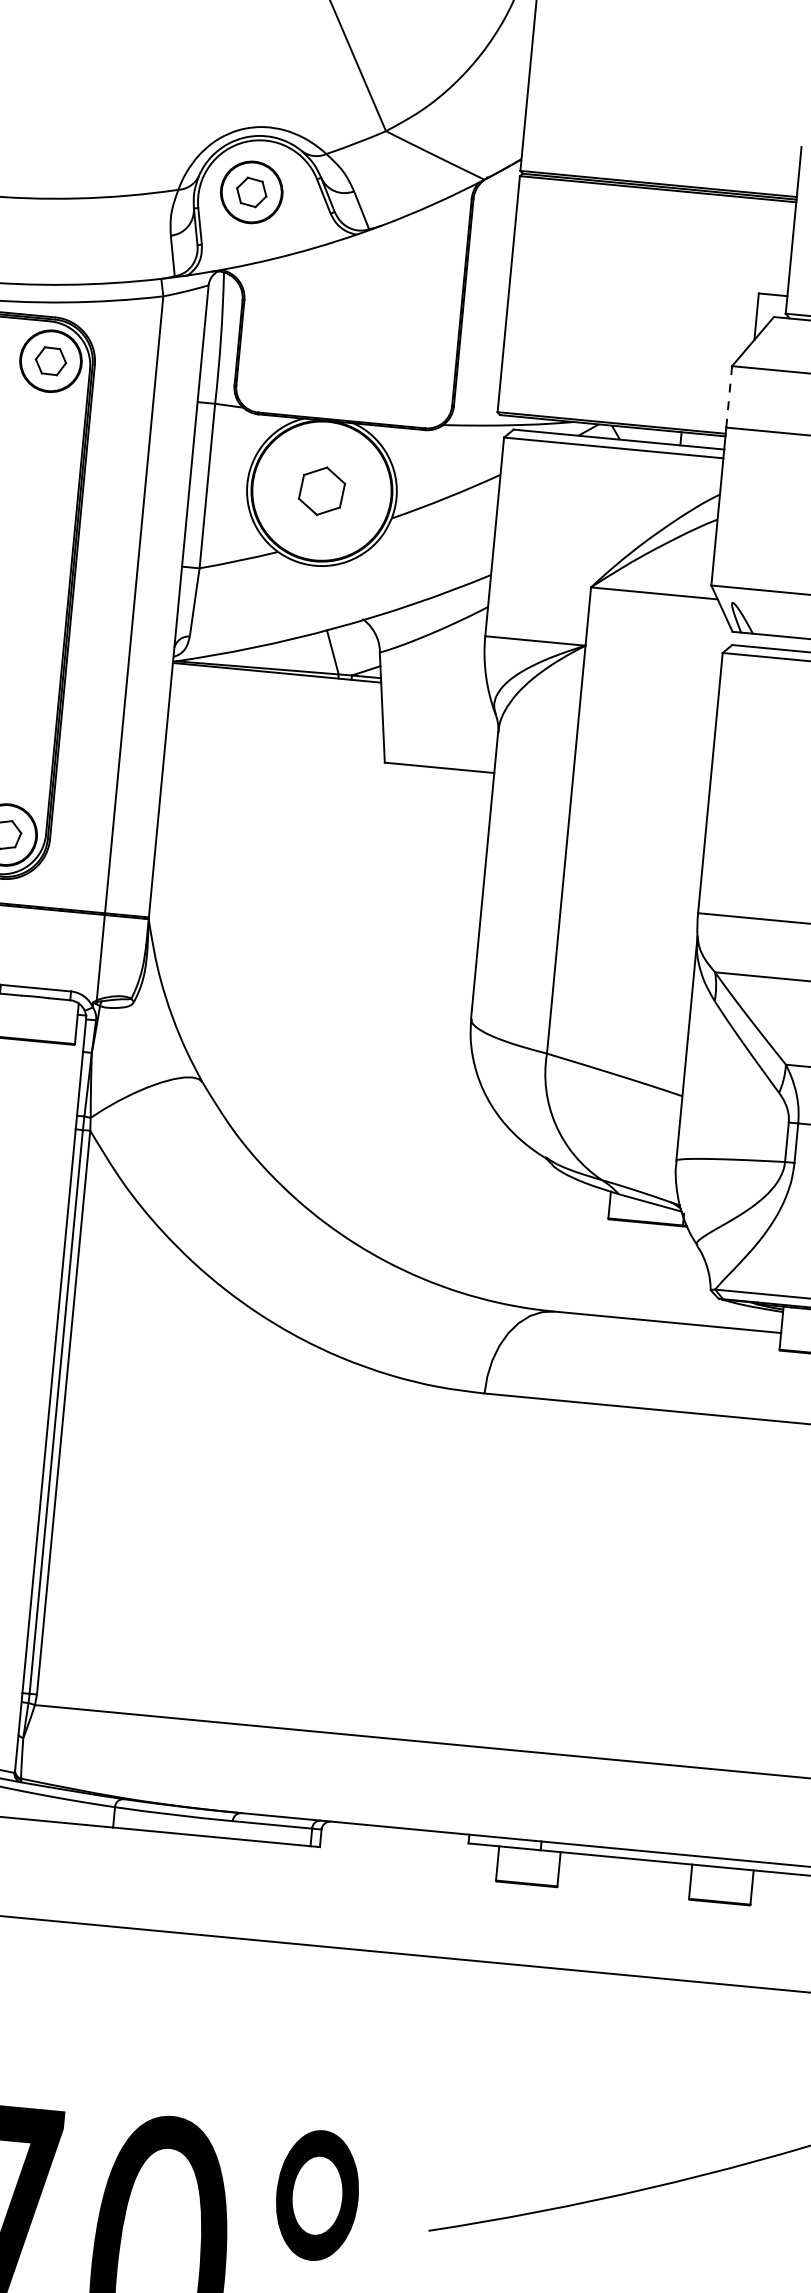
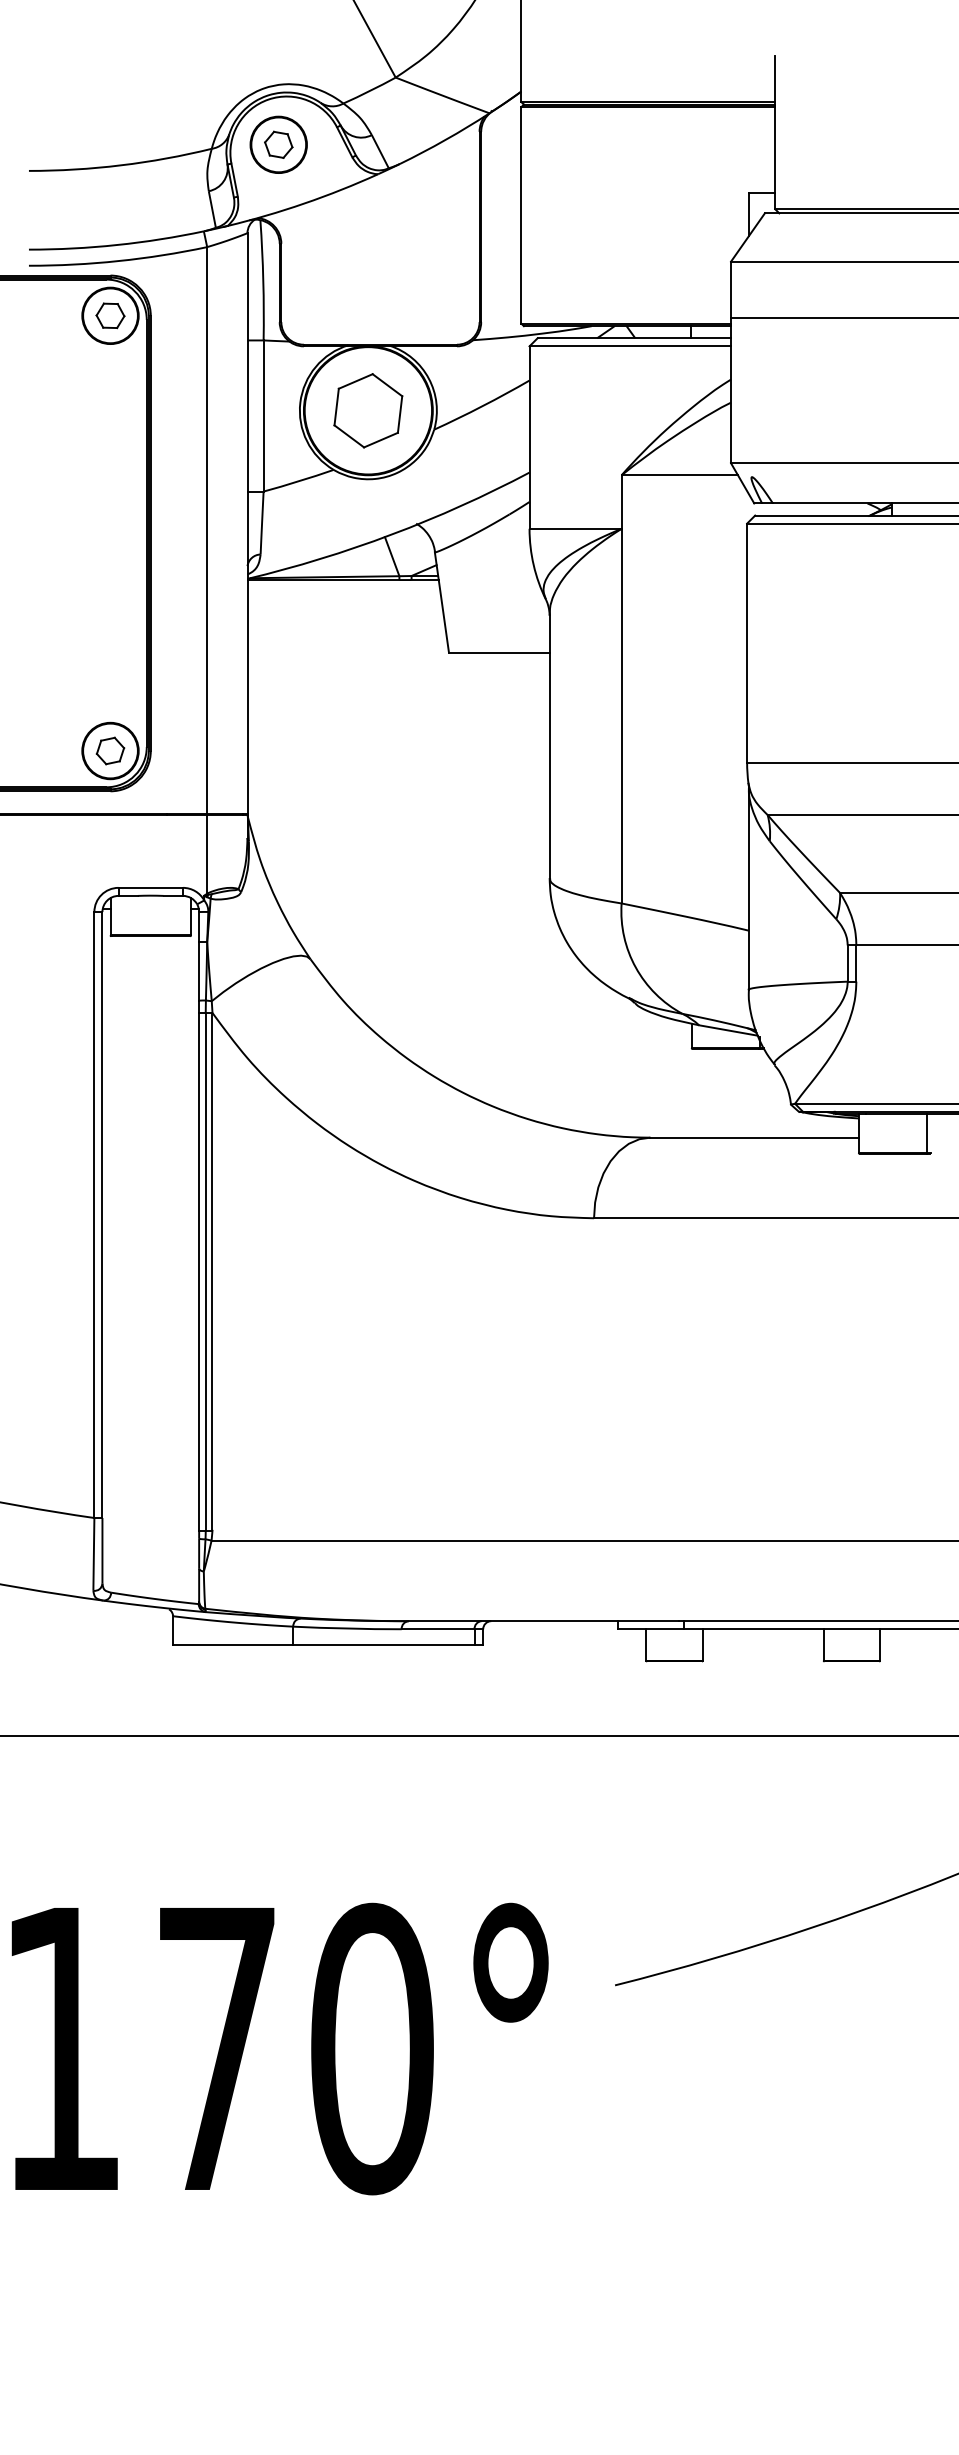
line: (729, 397) -> (731, 290), dashed -> solid
part: (322, 490) -> (368, 410), size x1.67

